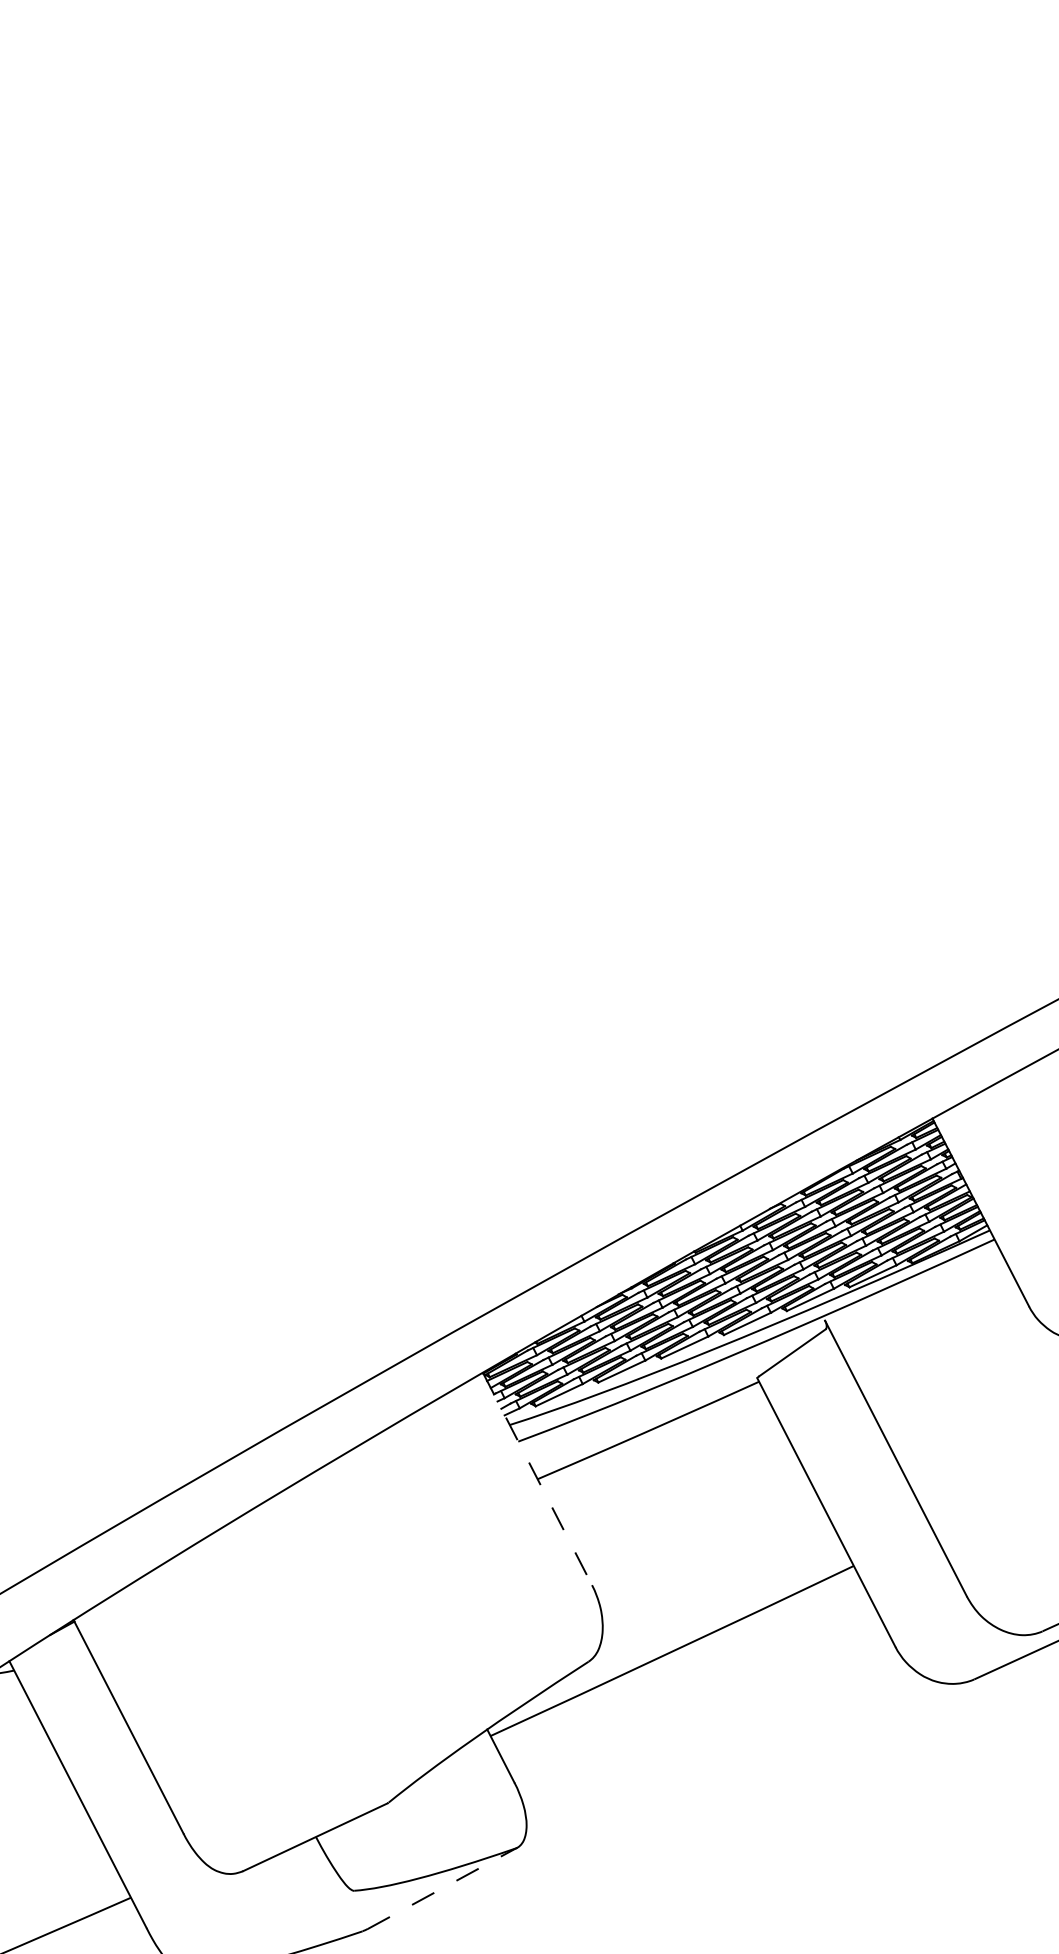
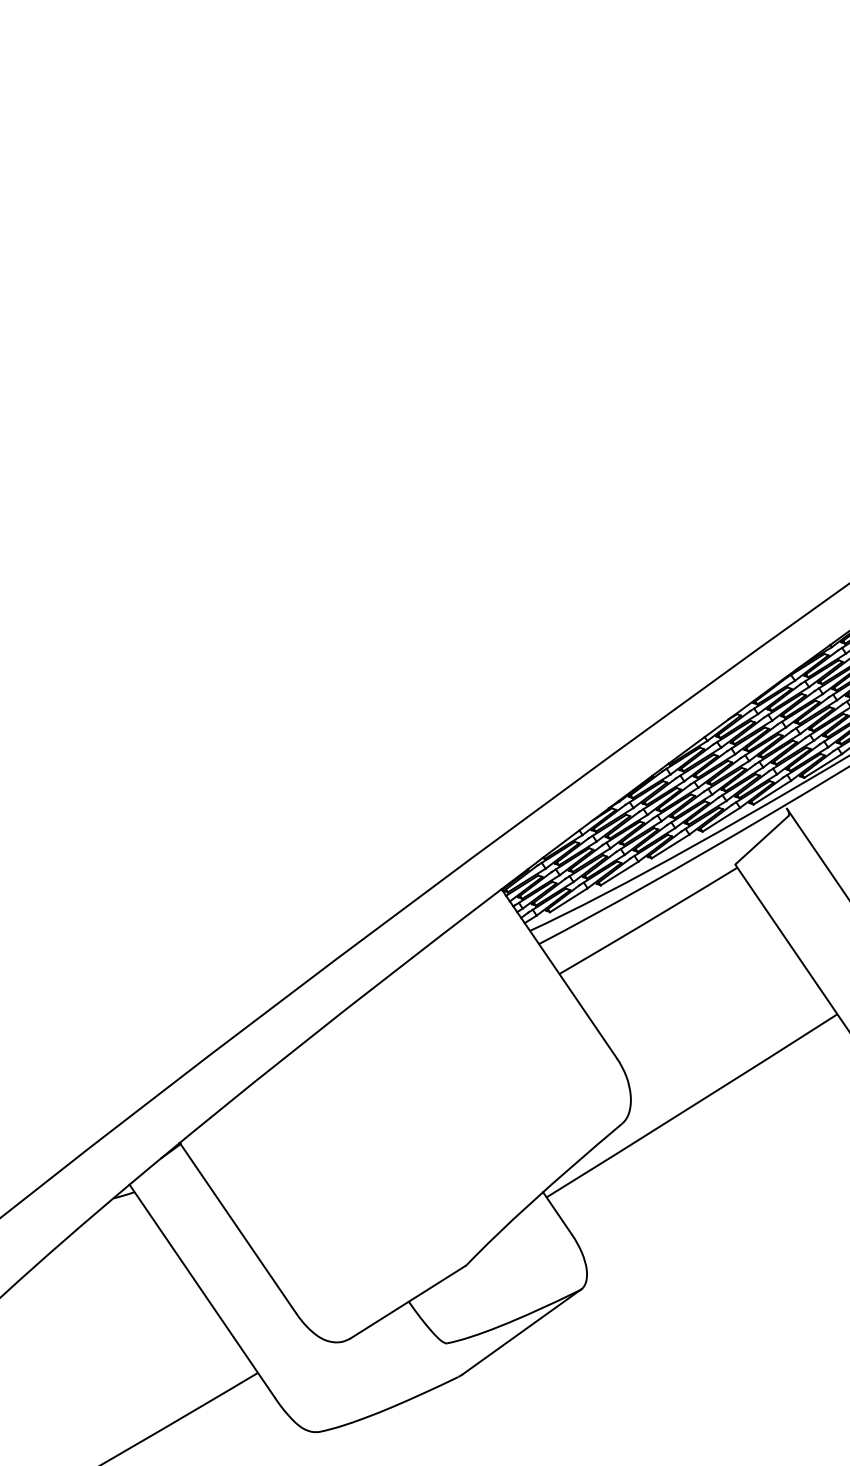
line: (537, 1479) -> (559, 974), dashed -> solid
line: (442, 1888) -> (521, 1332), dashed -> solid

